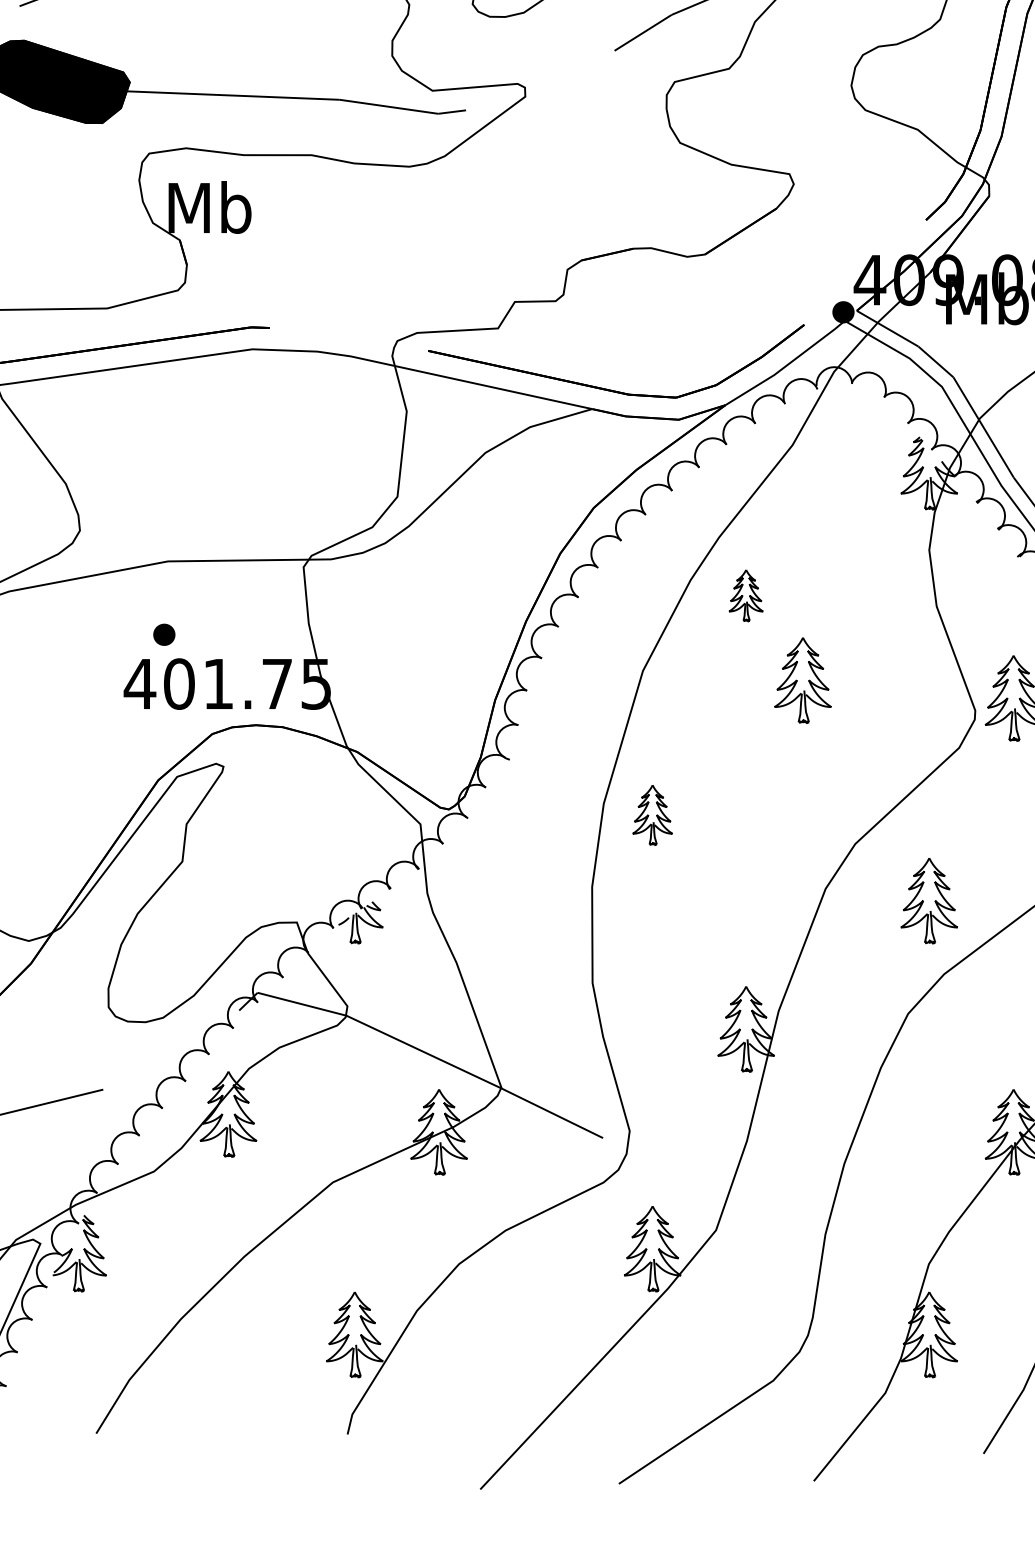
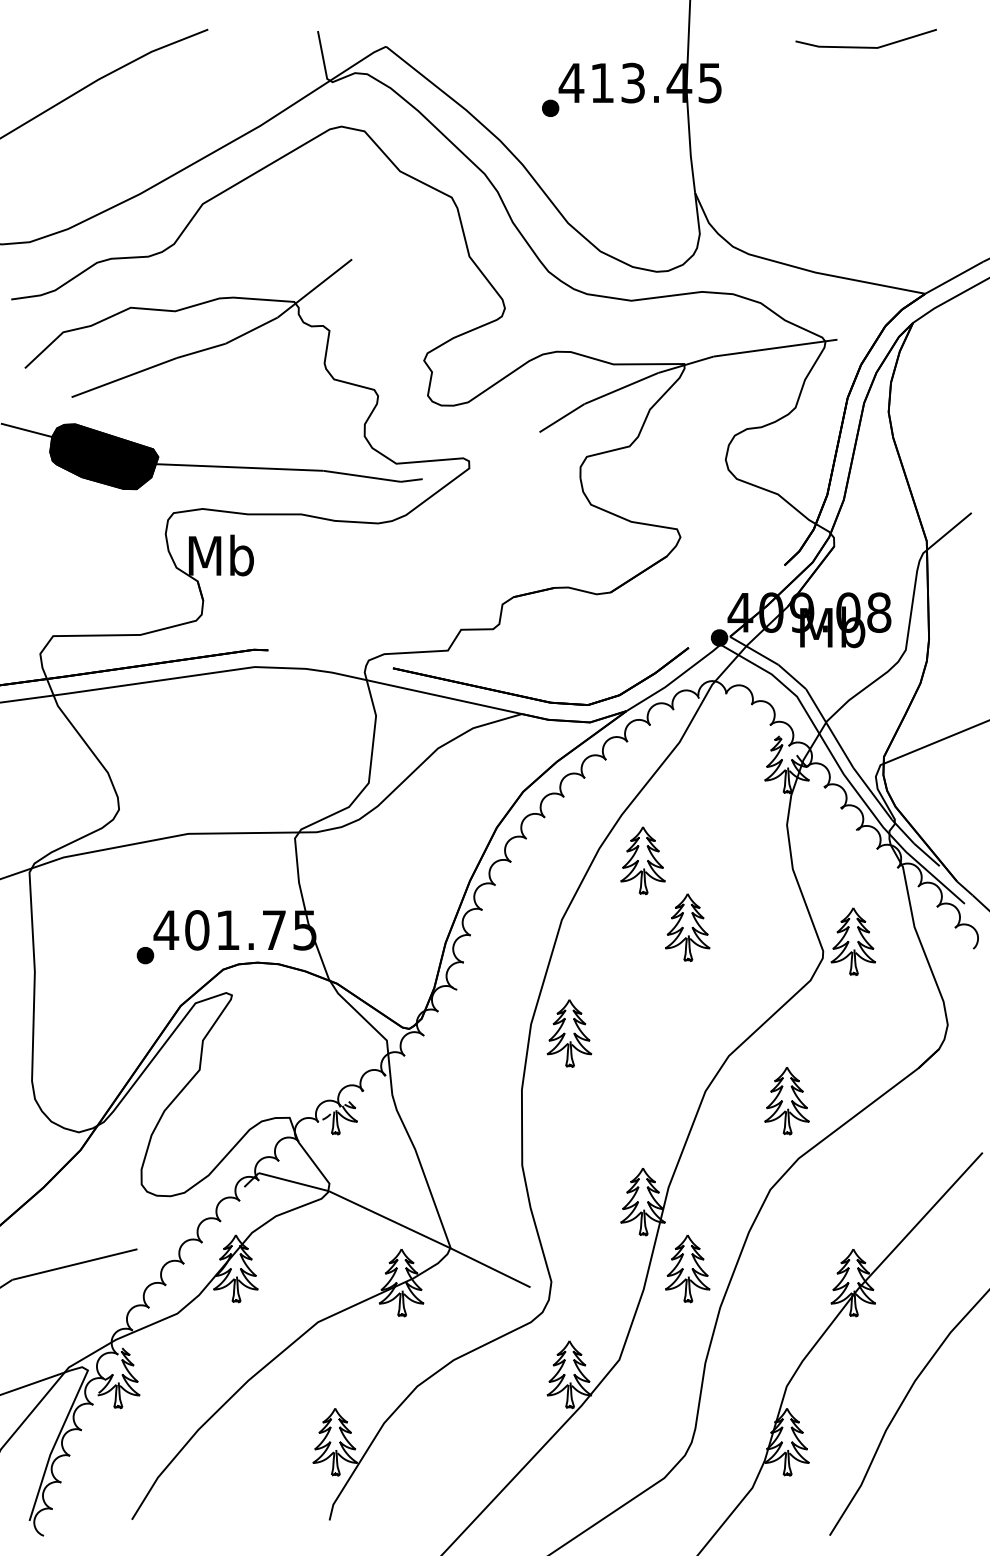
part: (745, 595) -> (642, 860), size x1.67
part: (164, 634) -> (145, 955), moved
part: (652, 815) -> (569, 1033), size x1.43
part: (802, 1114) -> (687, 1268), added

